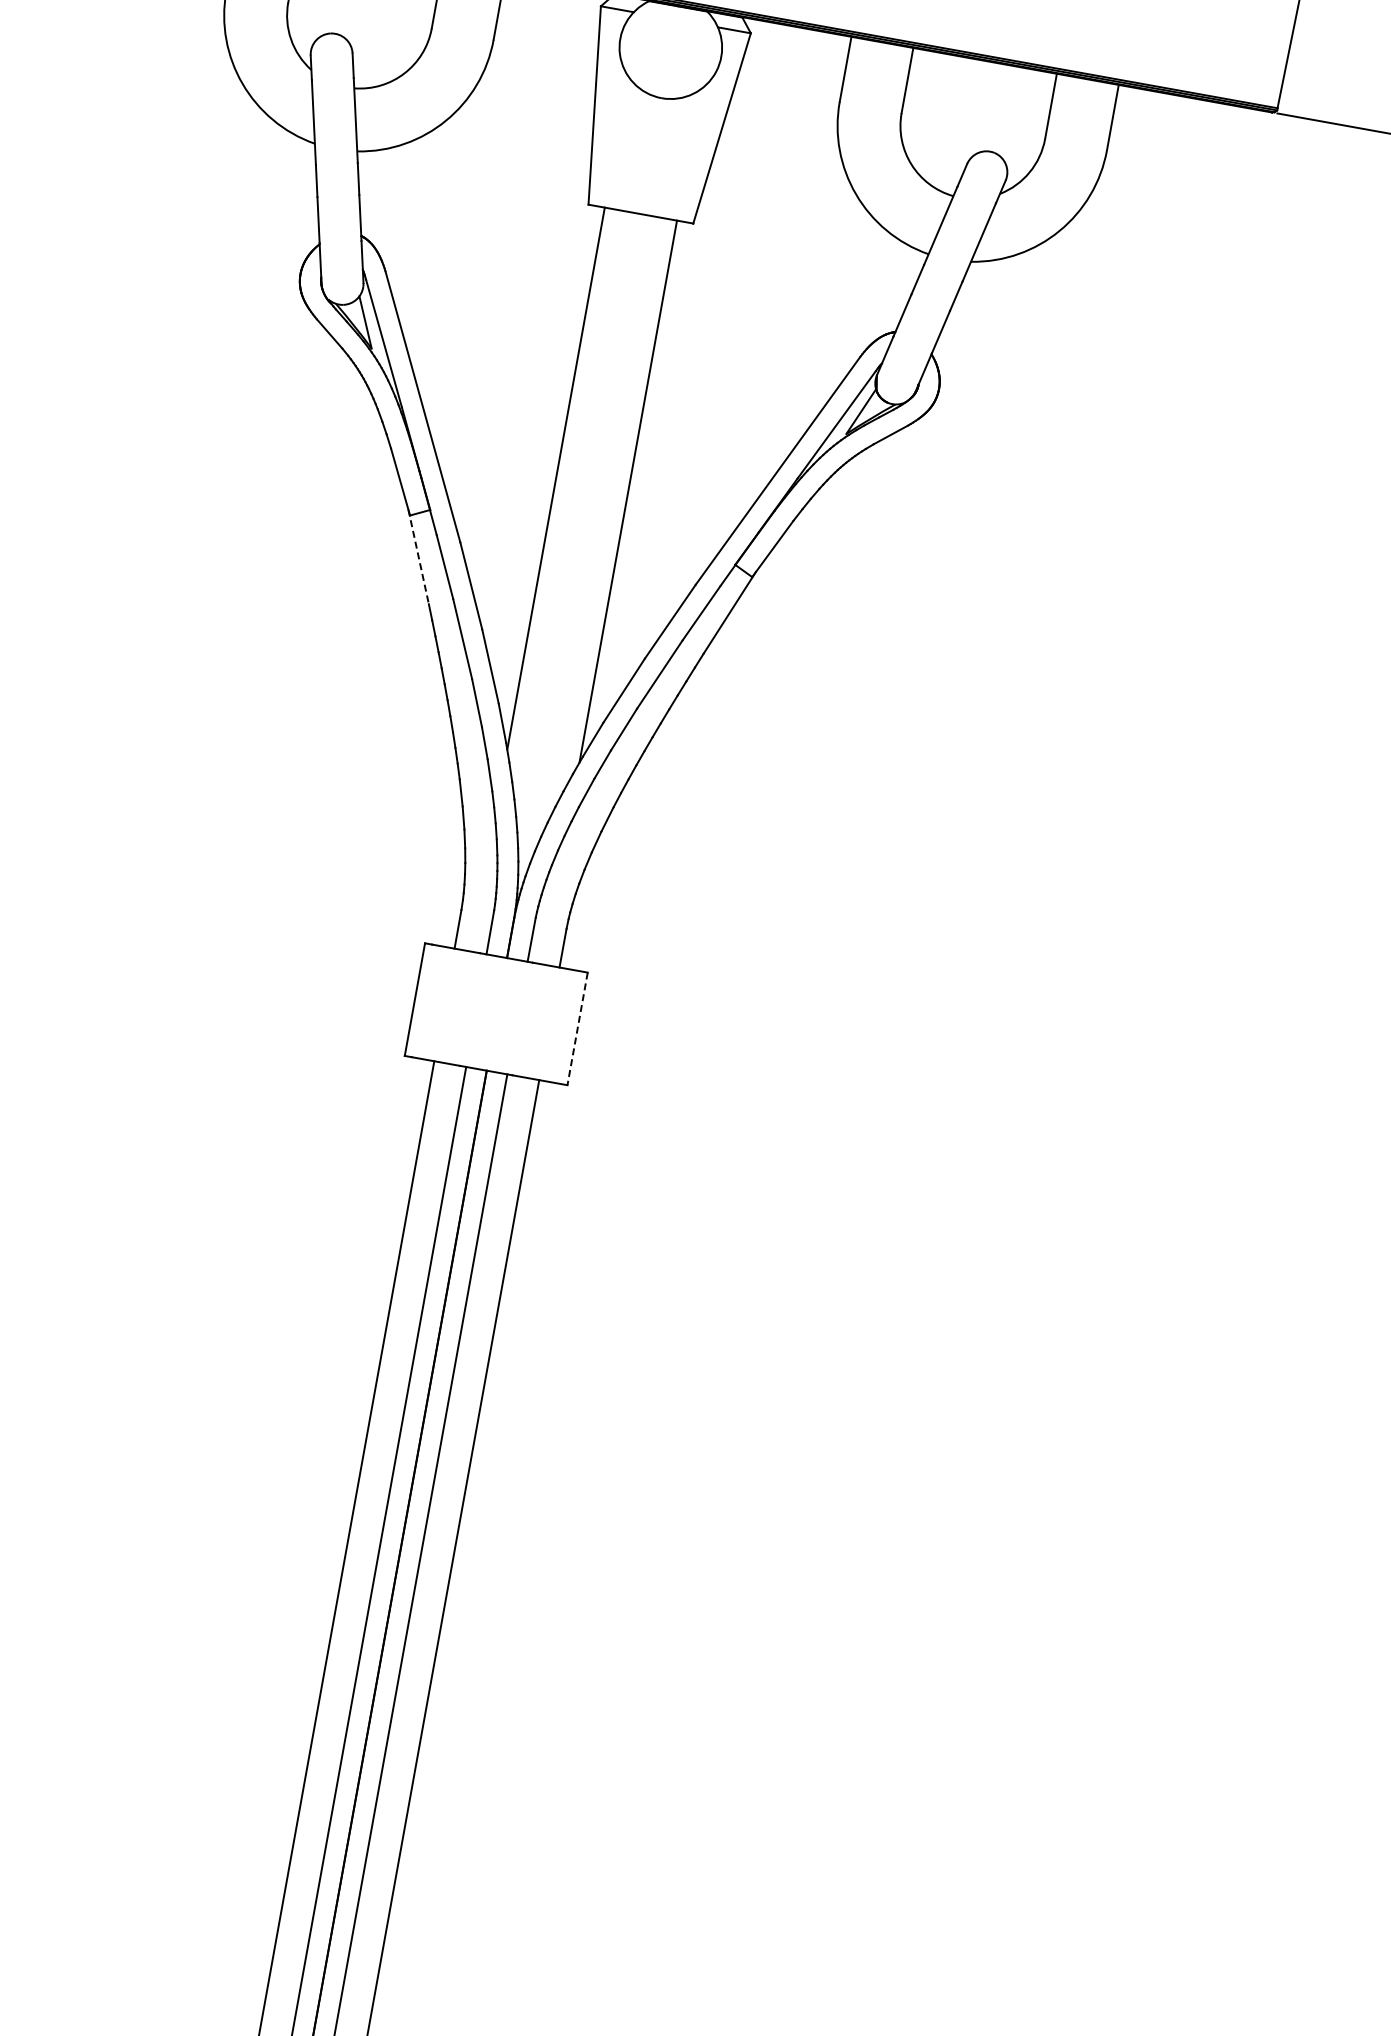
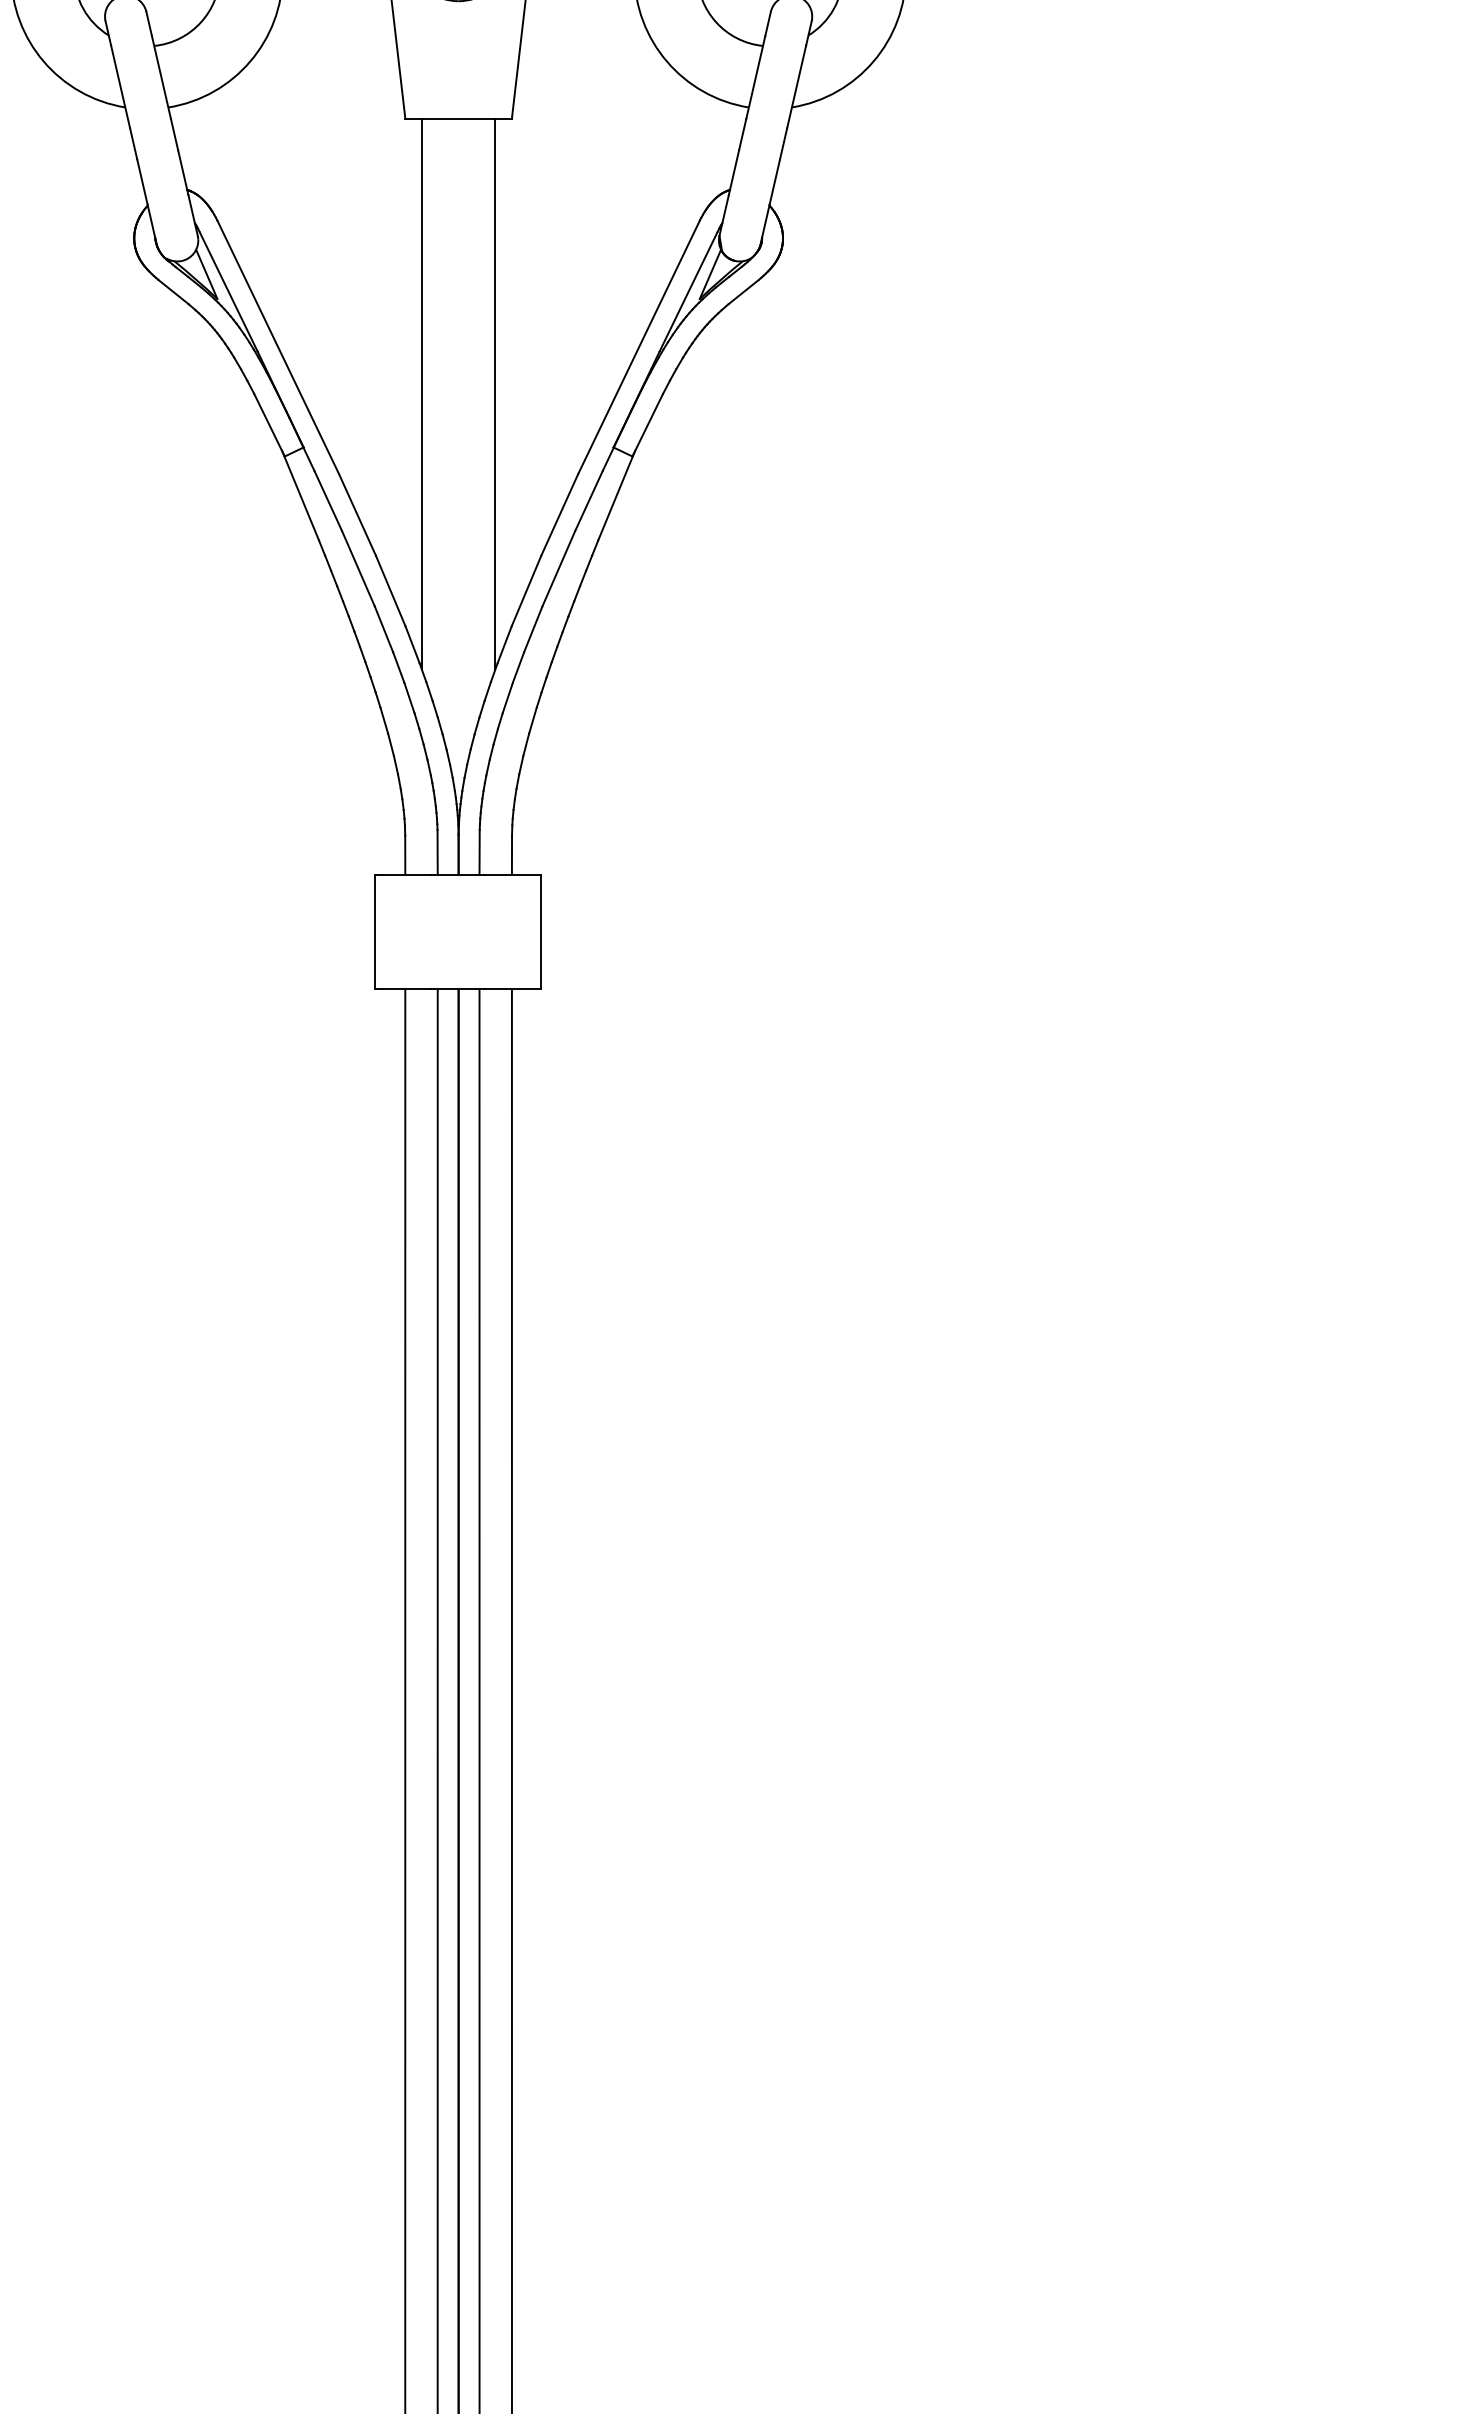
line: (418, 557) -> (300, 496), dashed -> solid
line: (577, 1029) -> (540, 932), dashed -> solid

